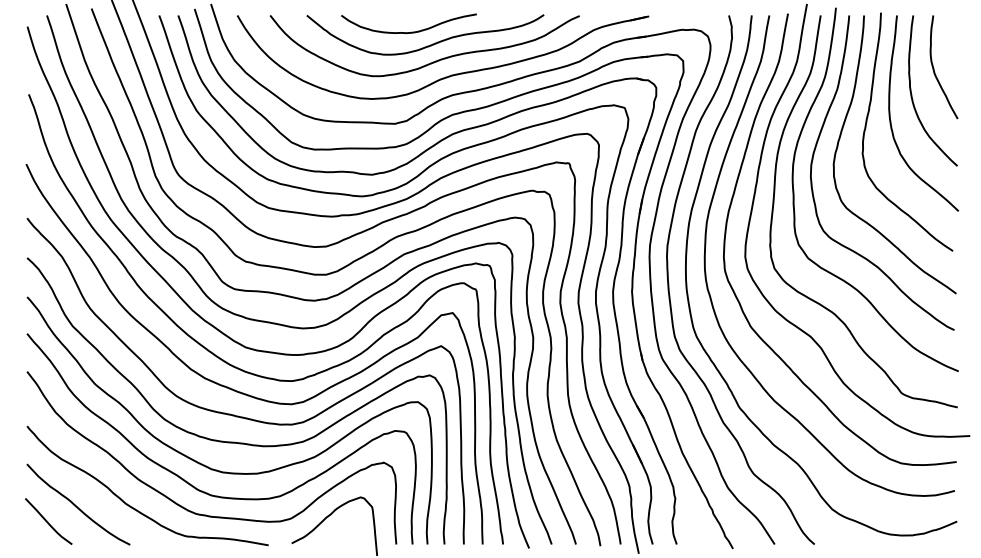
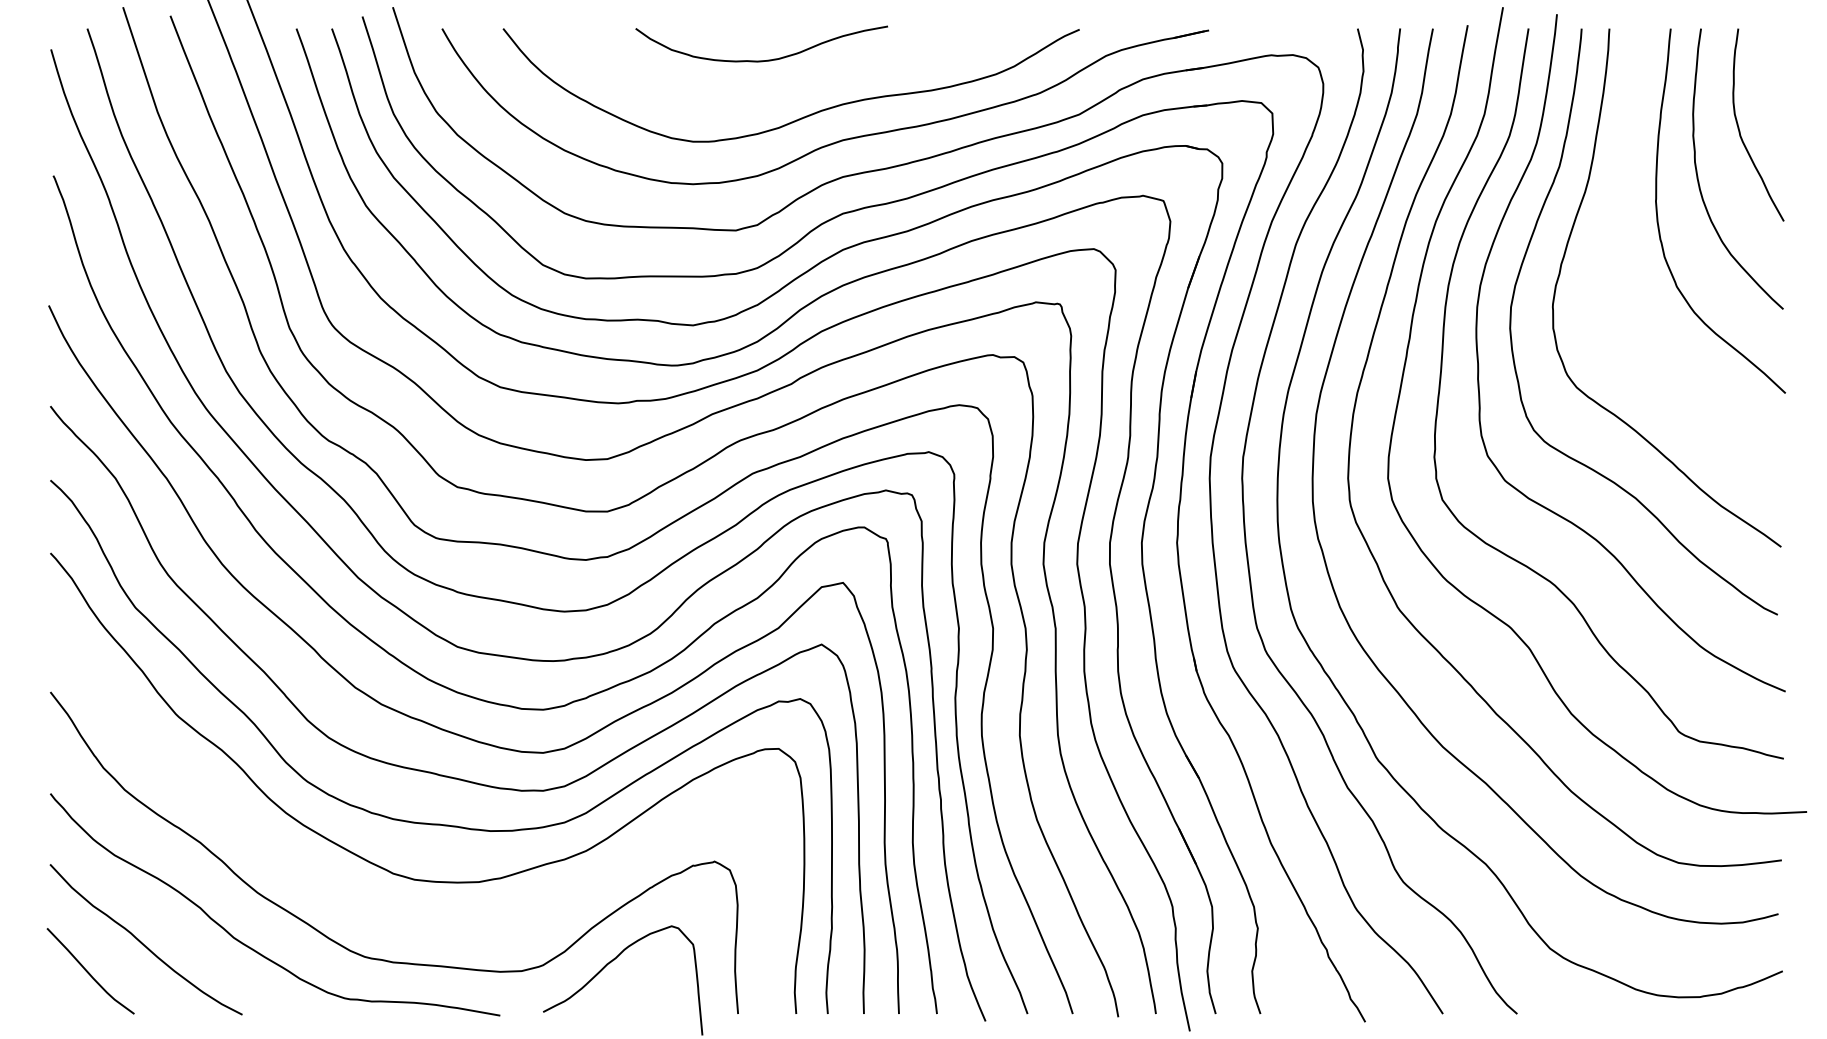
curve: (430, 44) -> (801, 82), removed
curve: (867, 122) -> (1615, 227), removed
curve: (190, 483) -> (354, 900), removed

